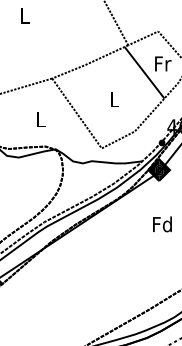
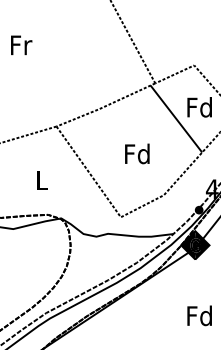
text: (25, 15) -> (21, 44), L -> Fr
text: (162, 63) -> (199, 106), Fr -> Fd
text: (114, 99) -> (137, 153), L -> Fd

